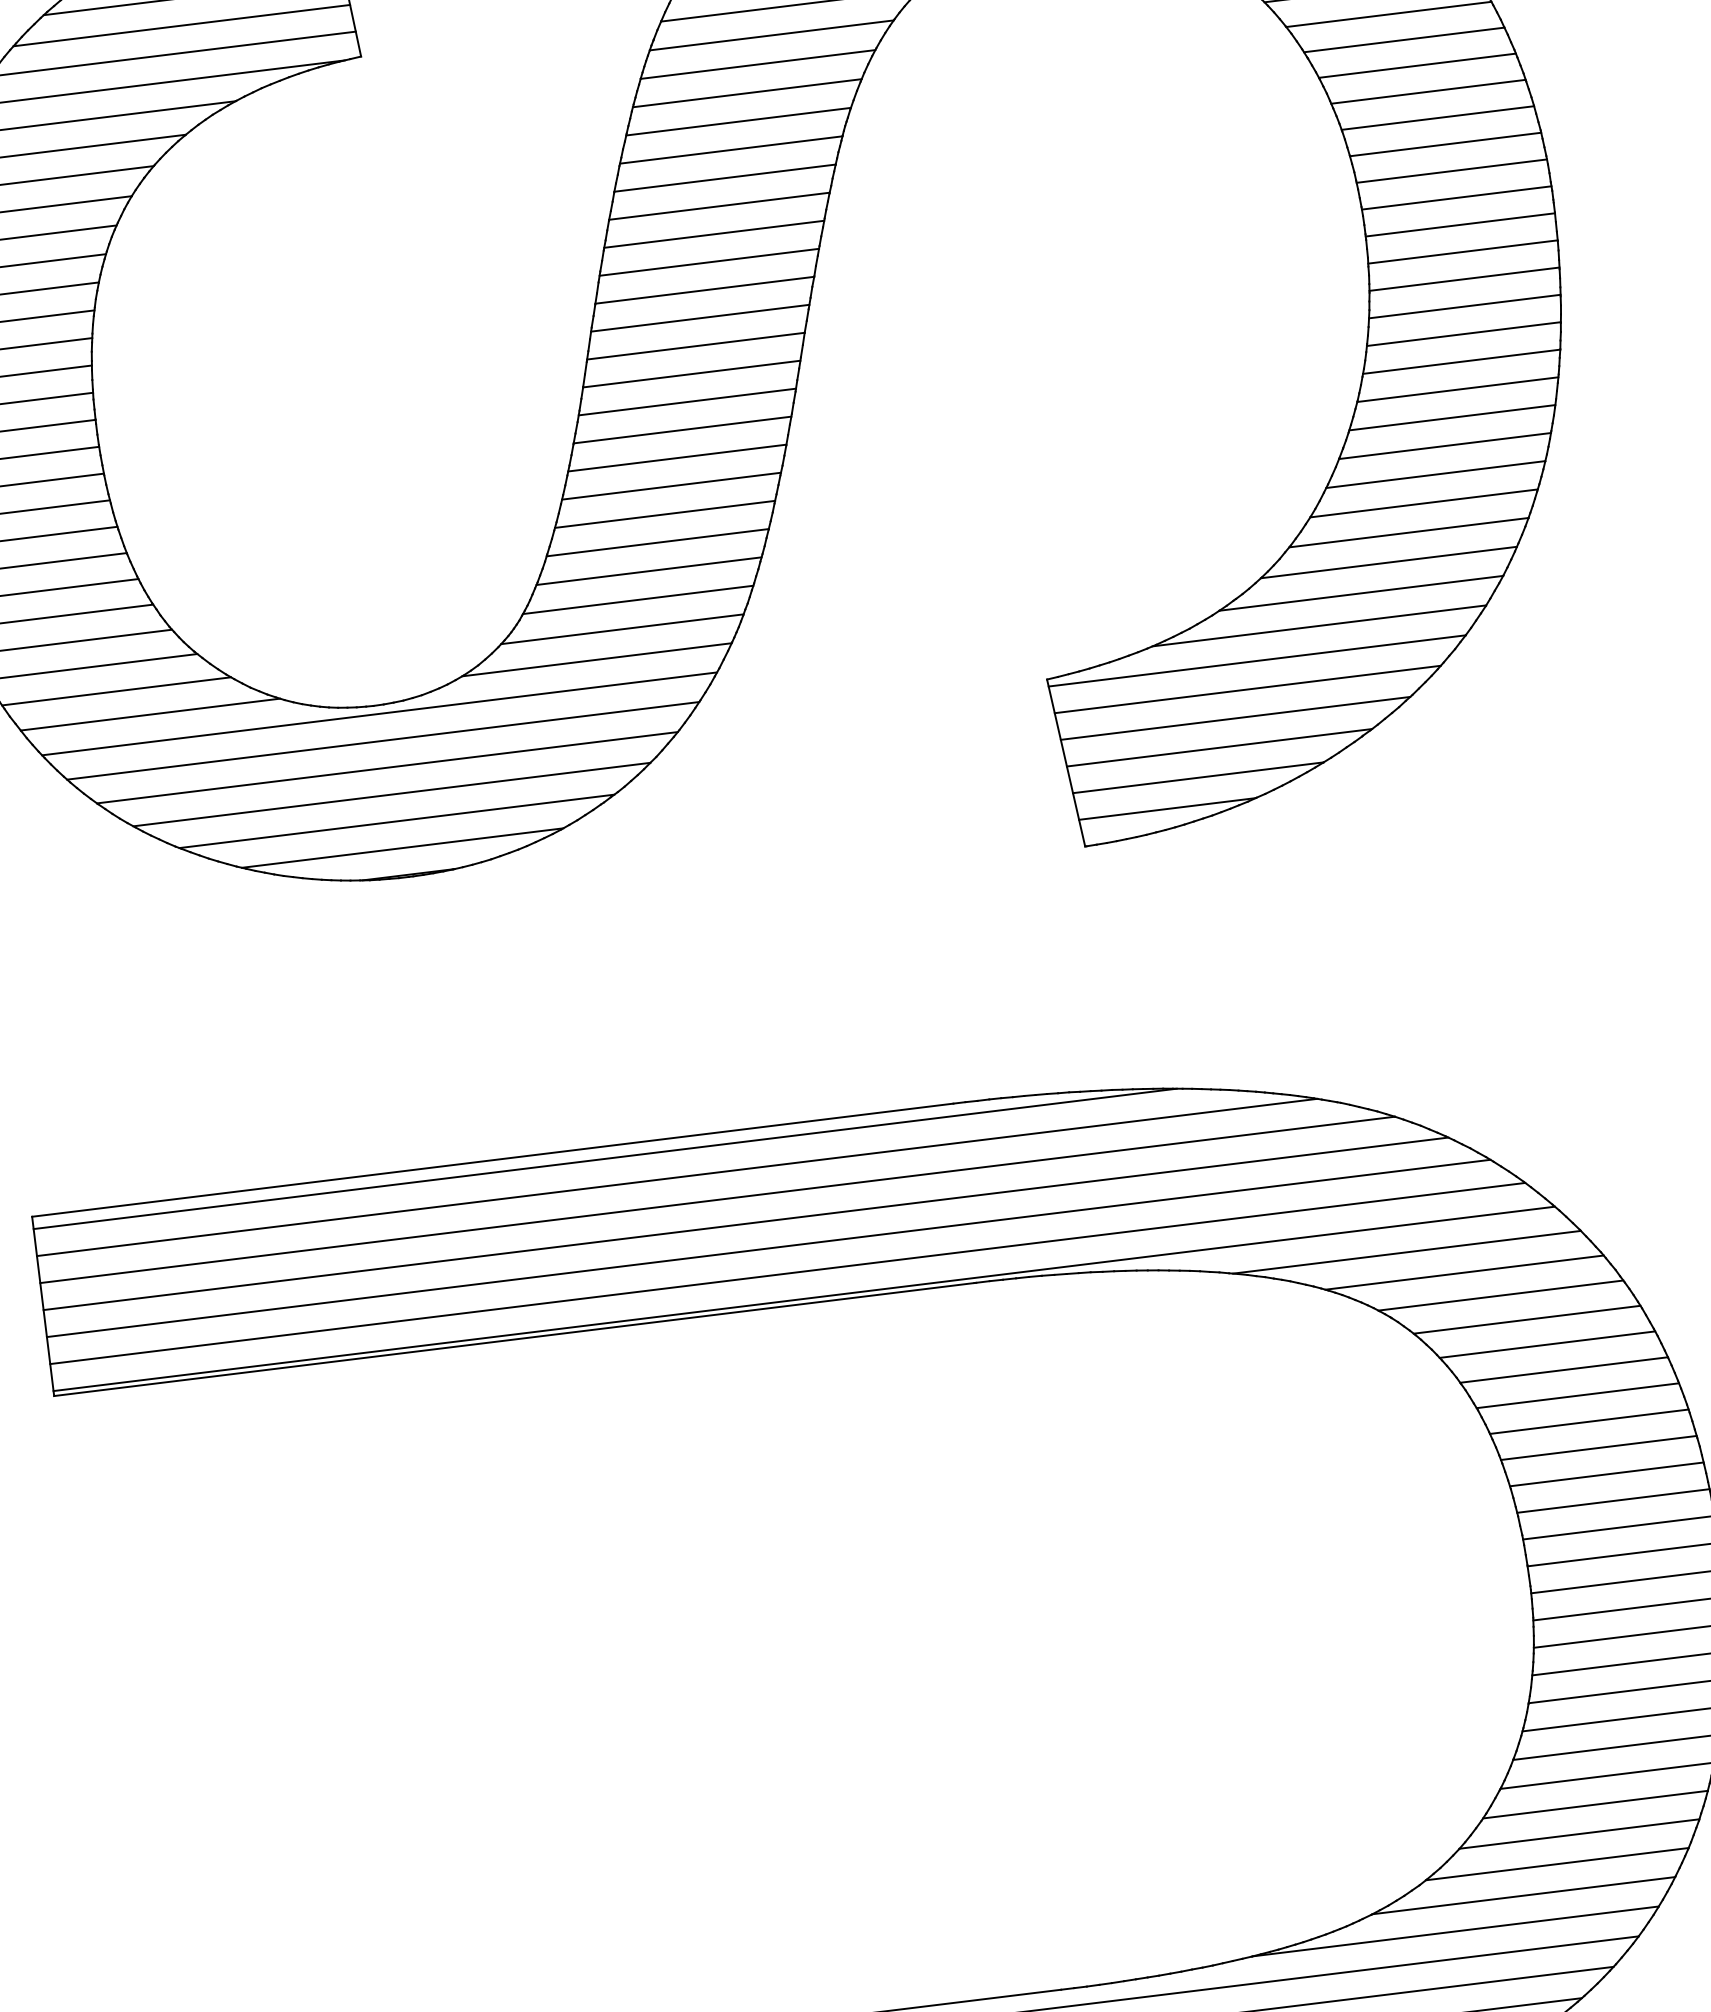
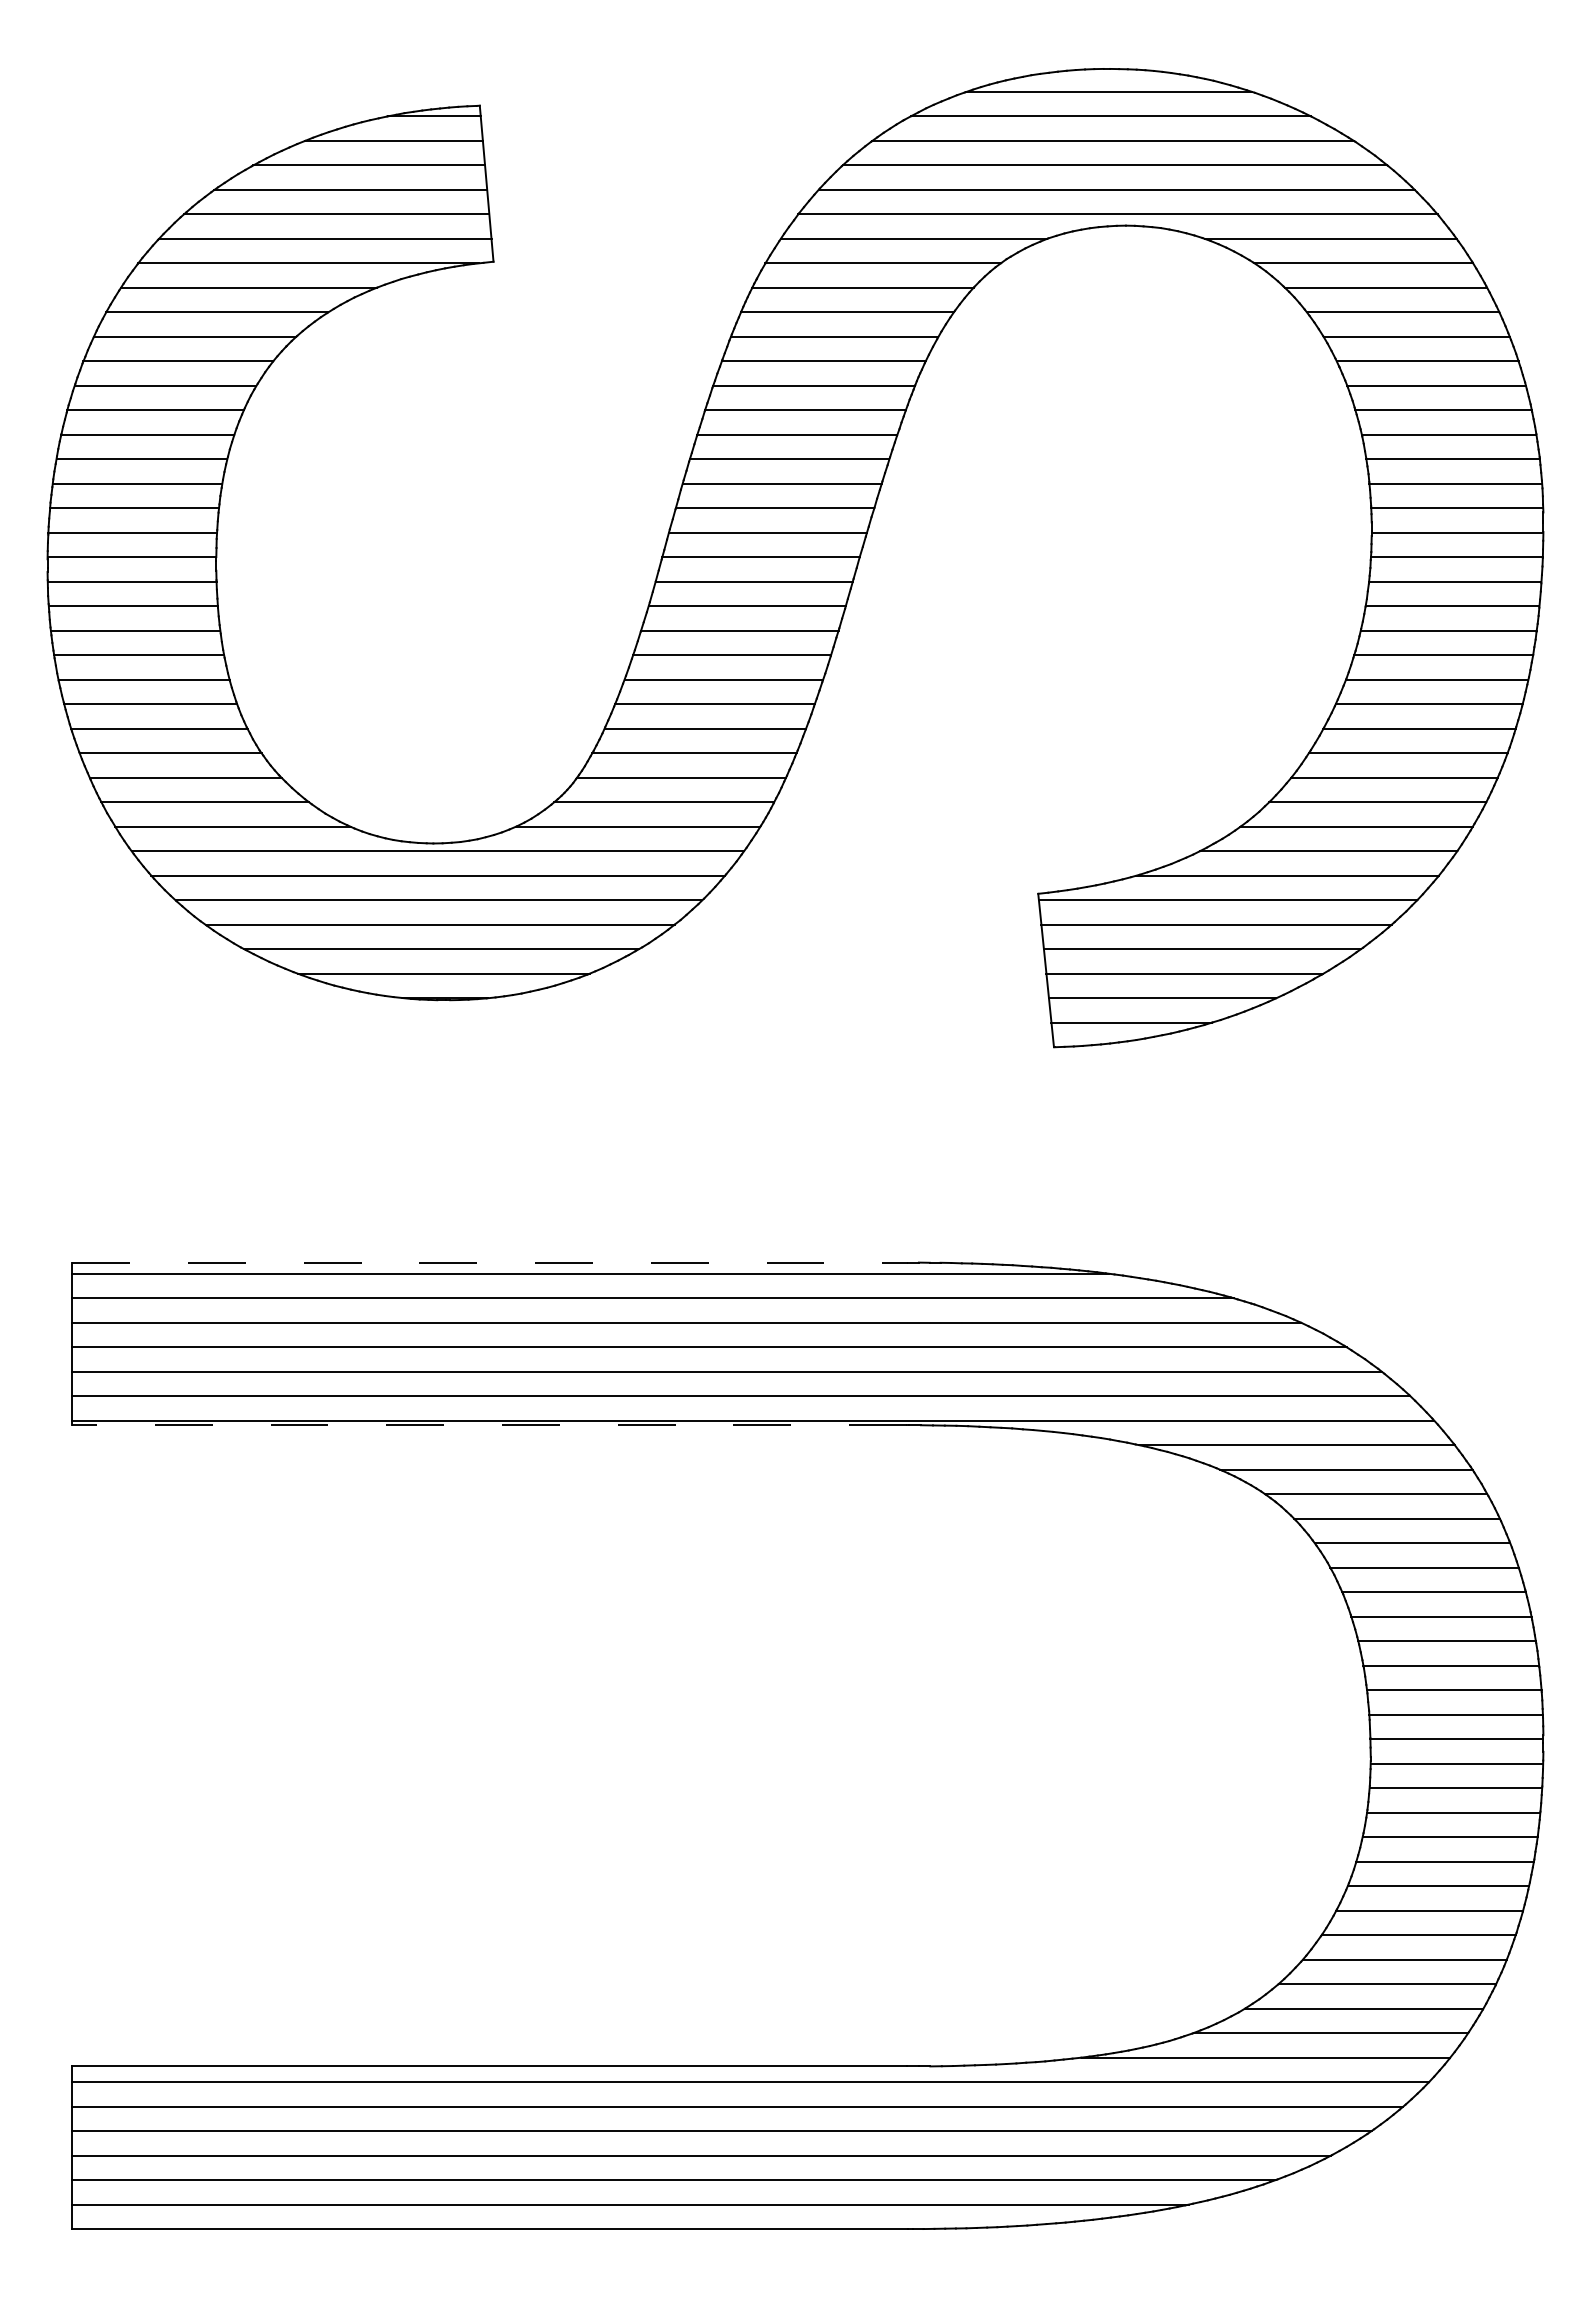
line: (493, 1160) -> (490, 1262), solid -> dashed
line: (514, 1339) -> (489, 1425), solid -> dashed

